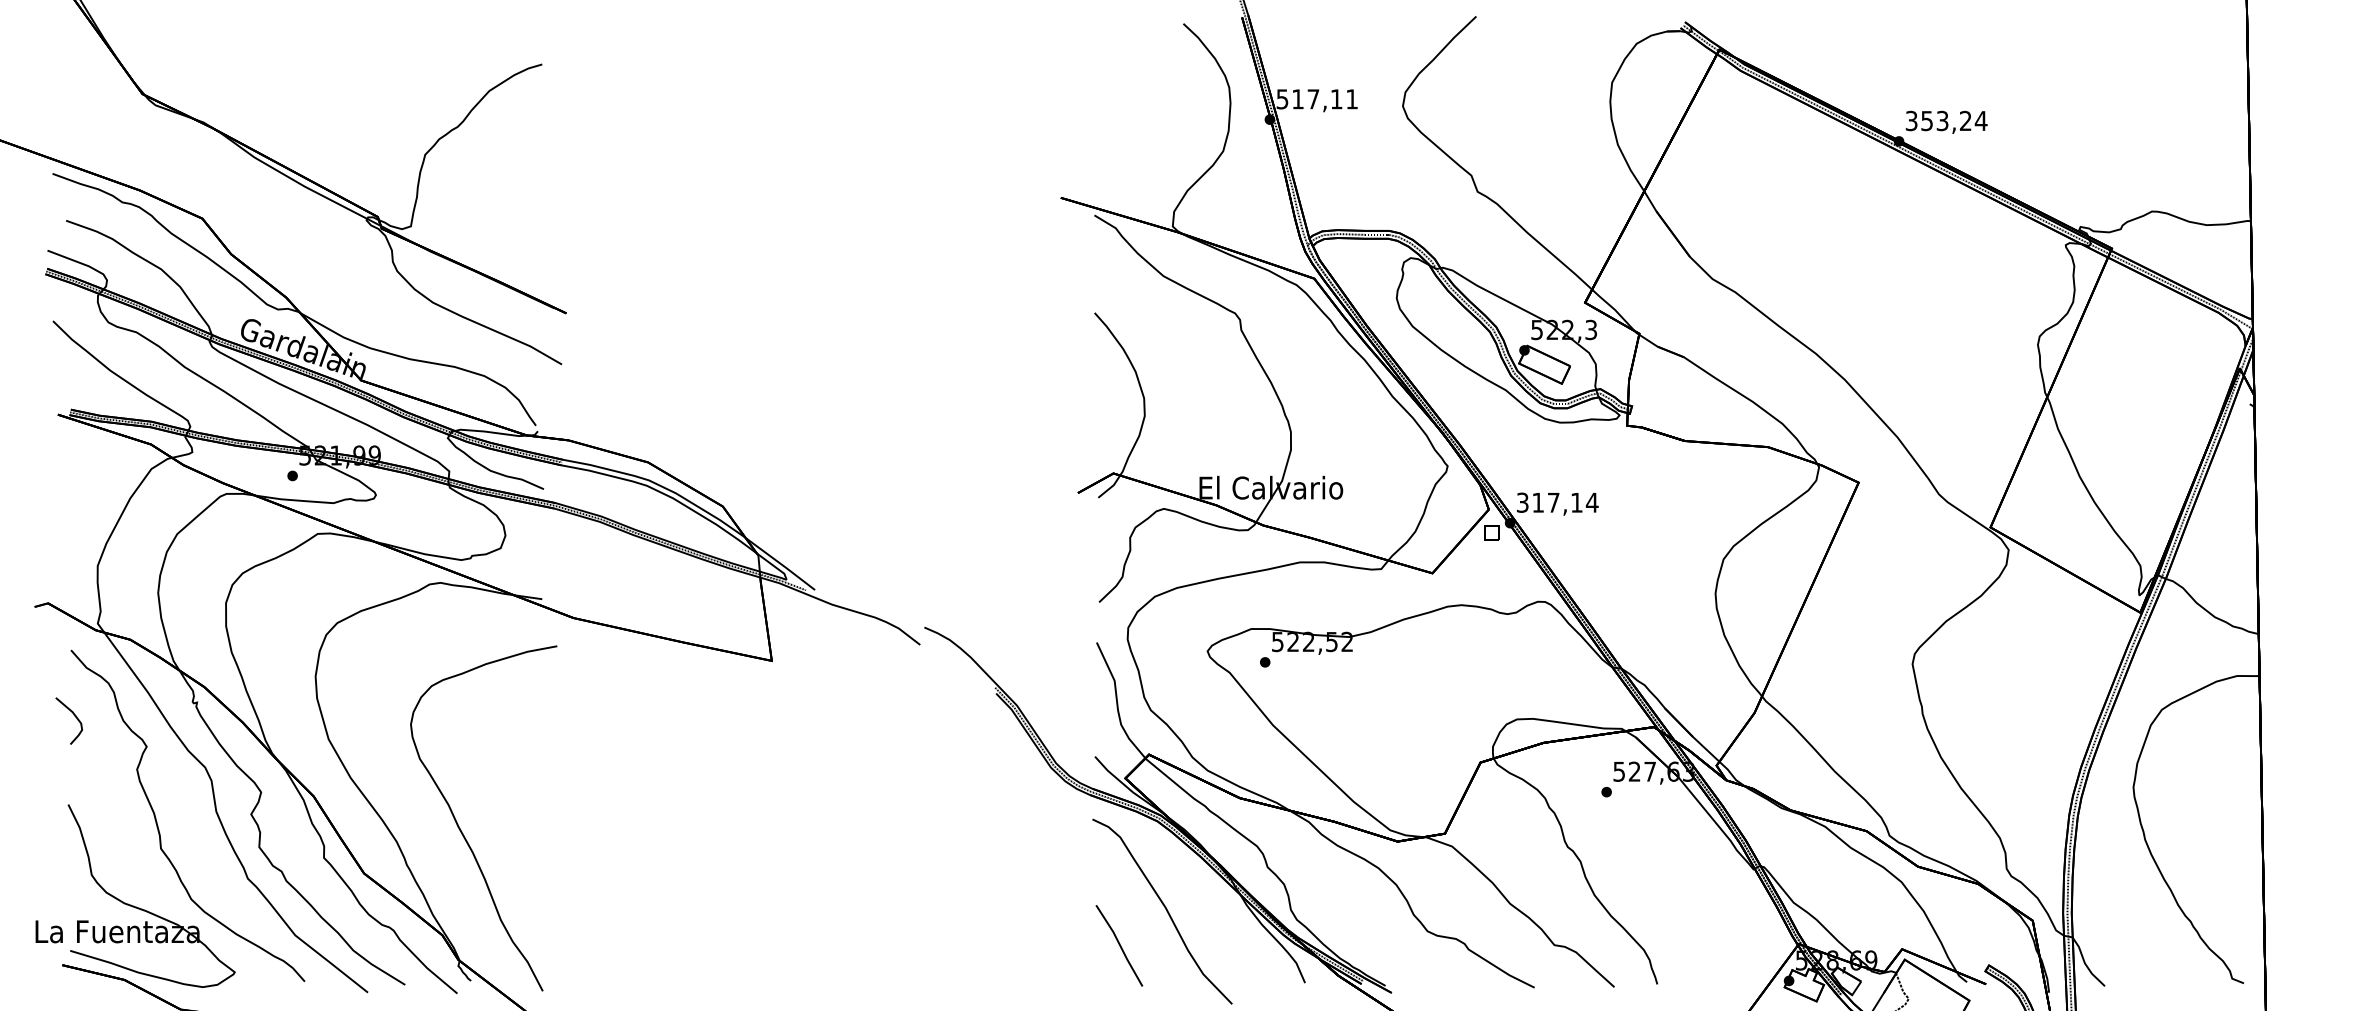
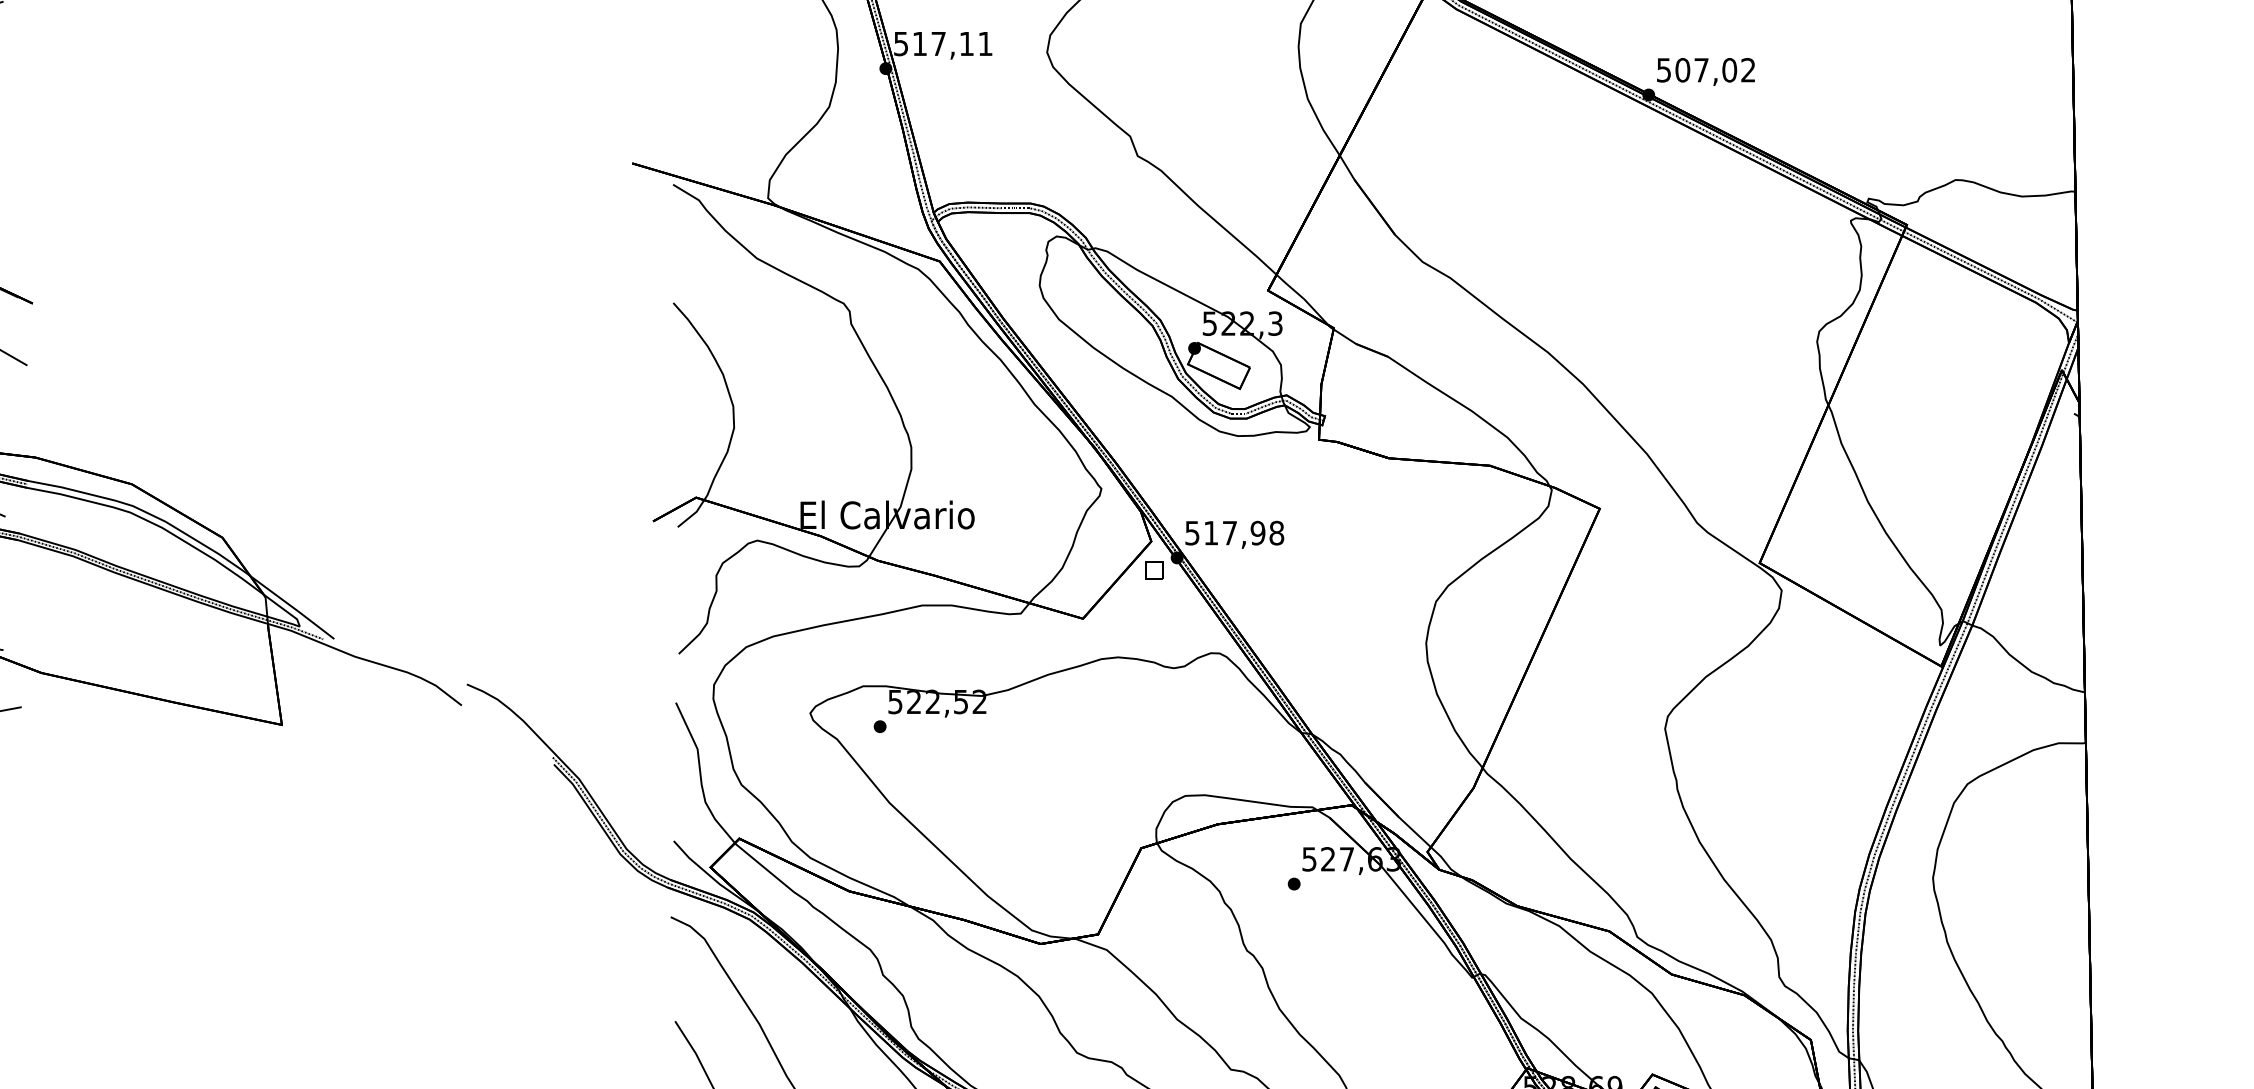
text: (1946, 120) -> (1706, 69), 353,24 -> 507,02
text: (1557, 502) -> (1234, 532), 317,14 -> 517,98

